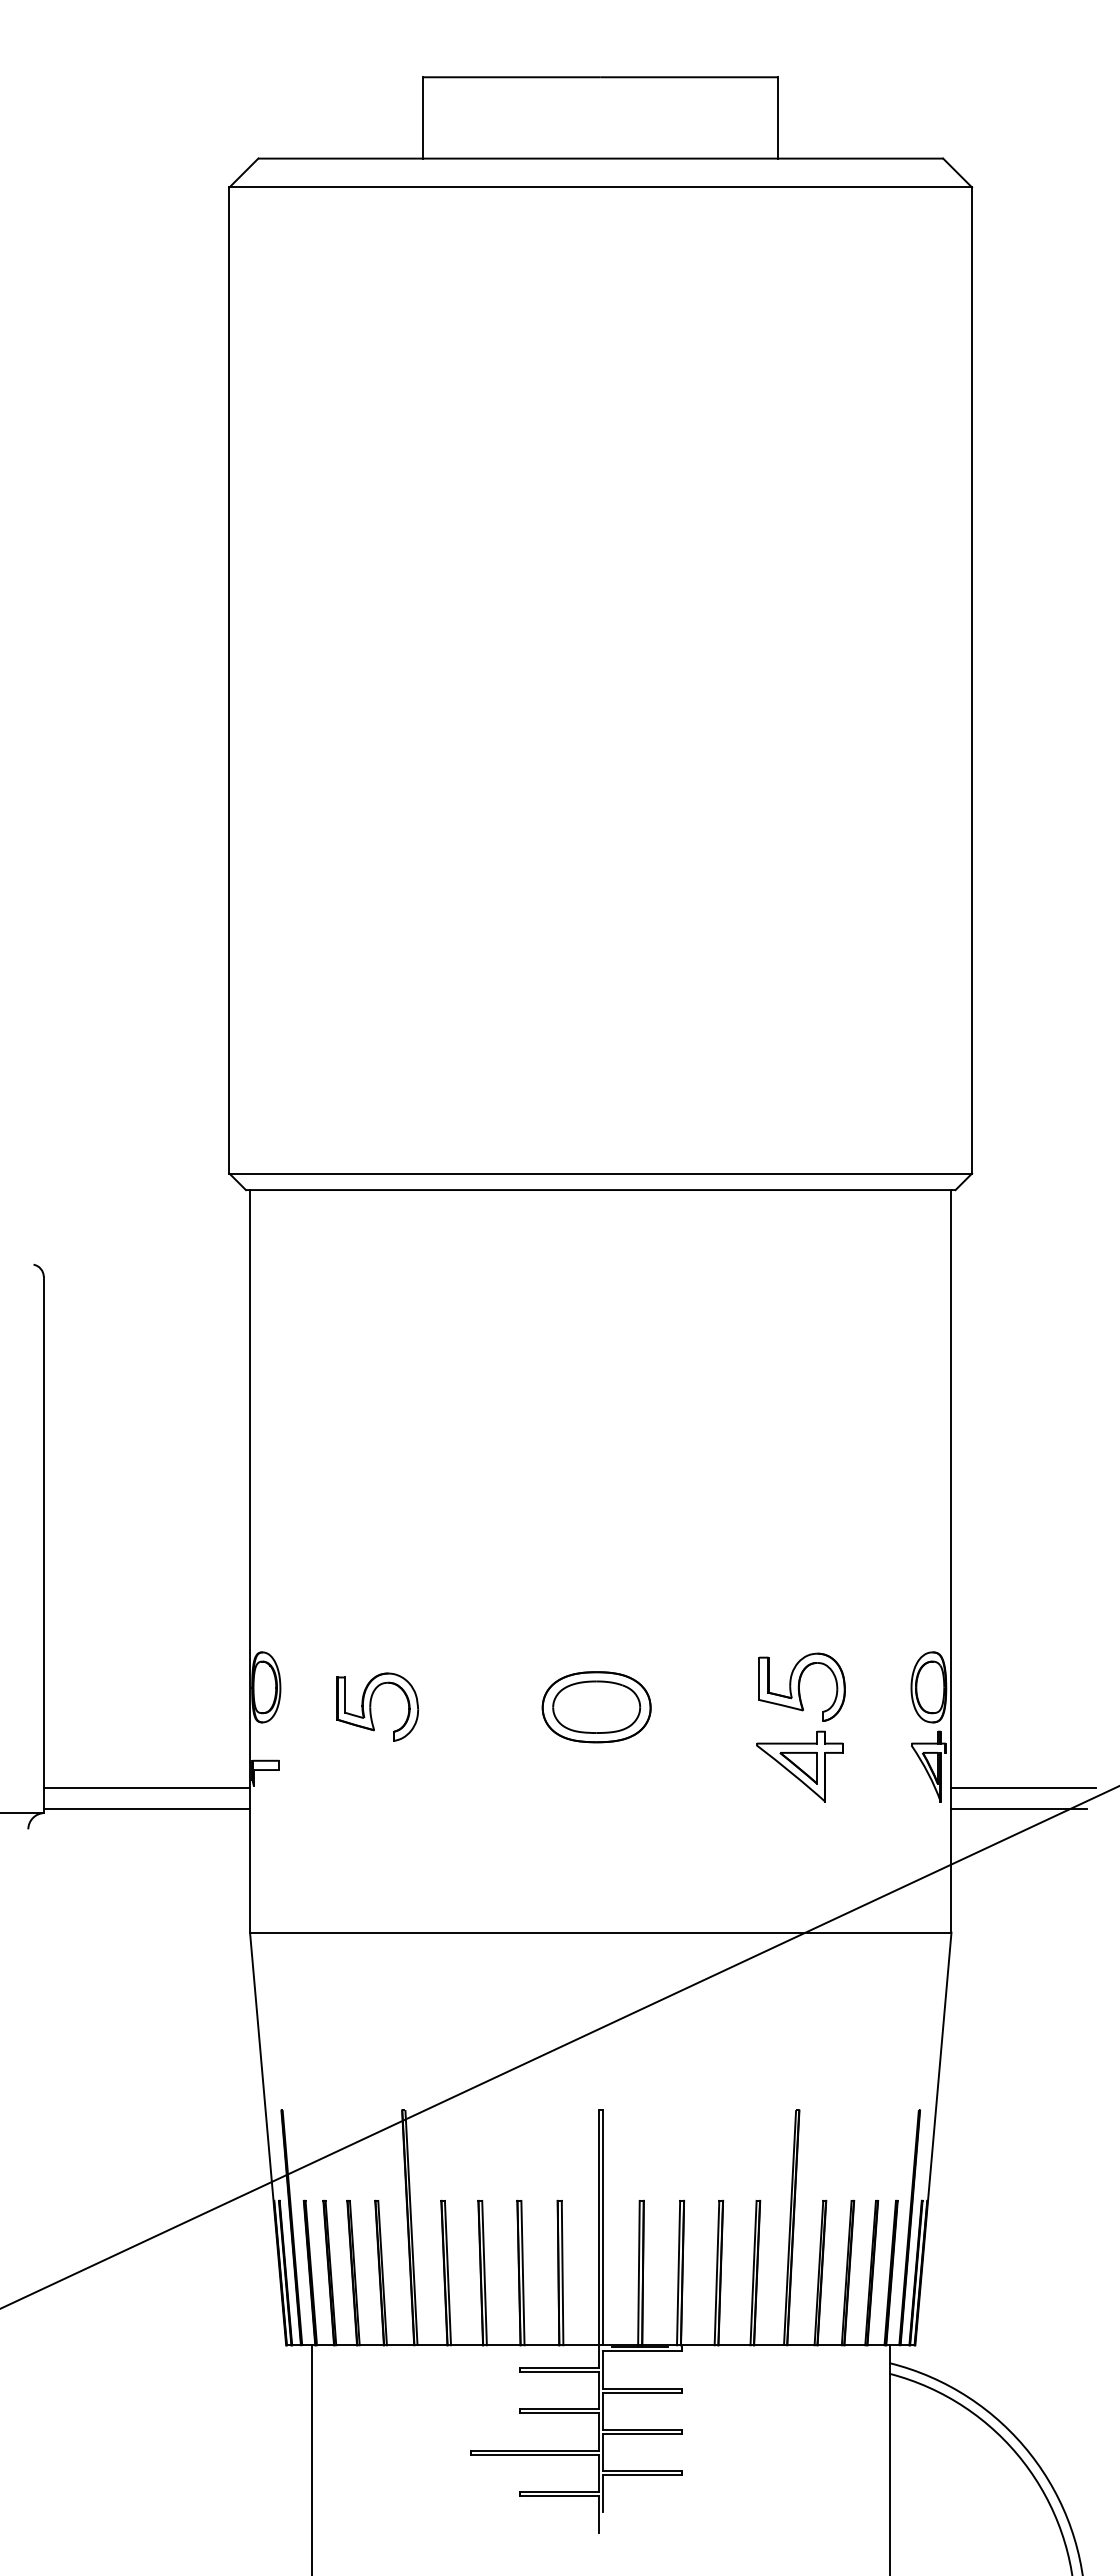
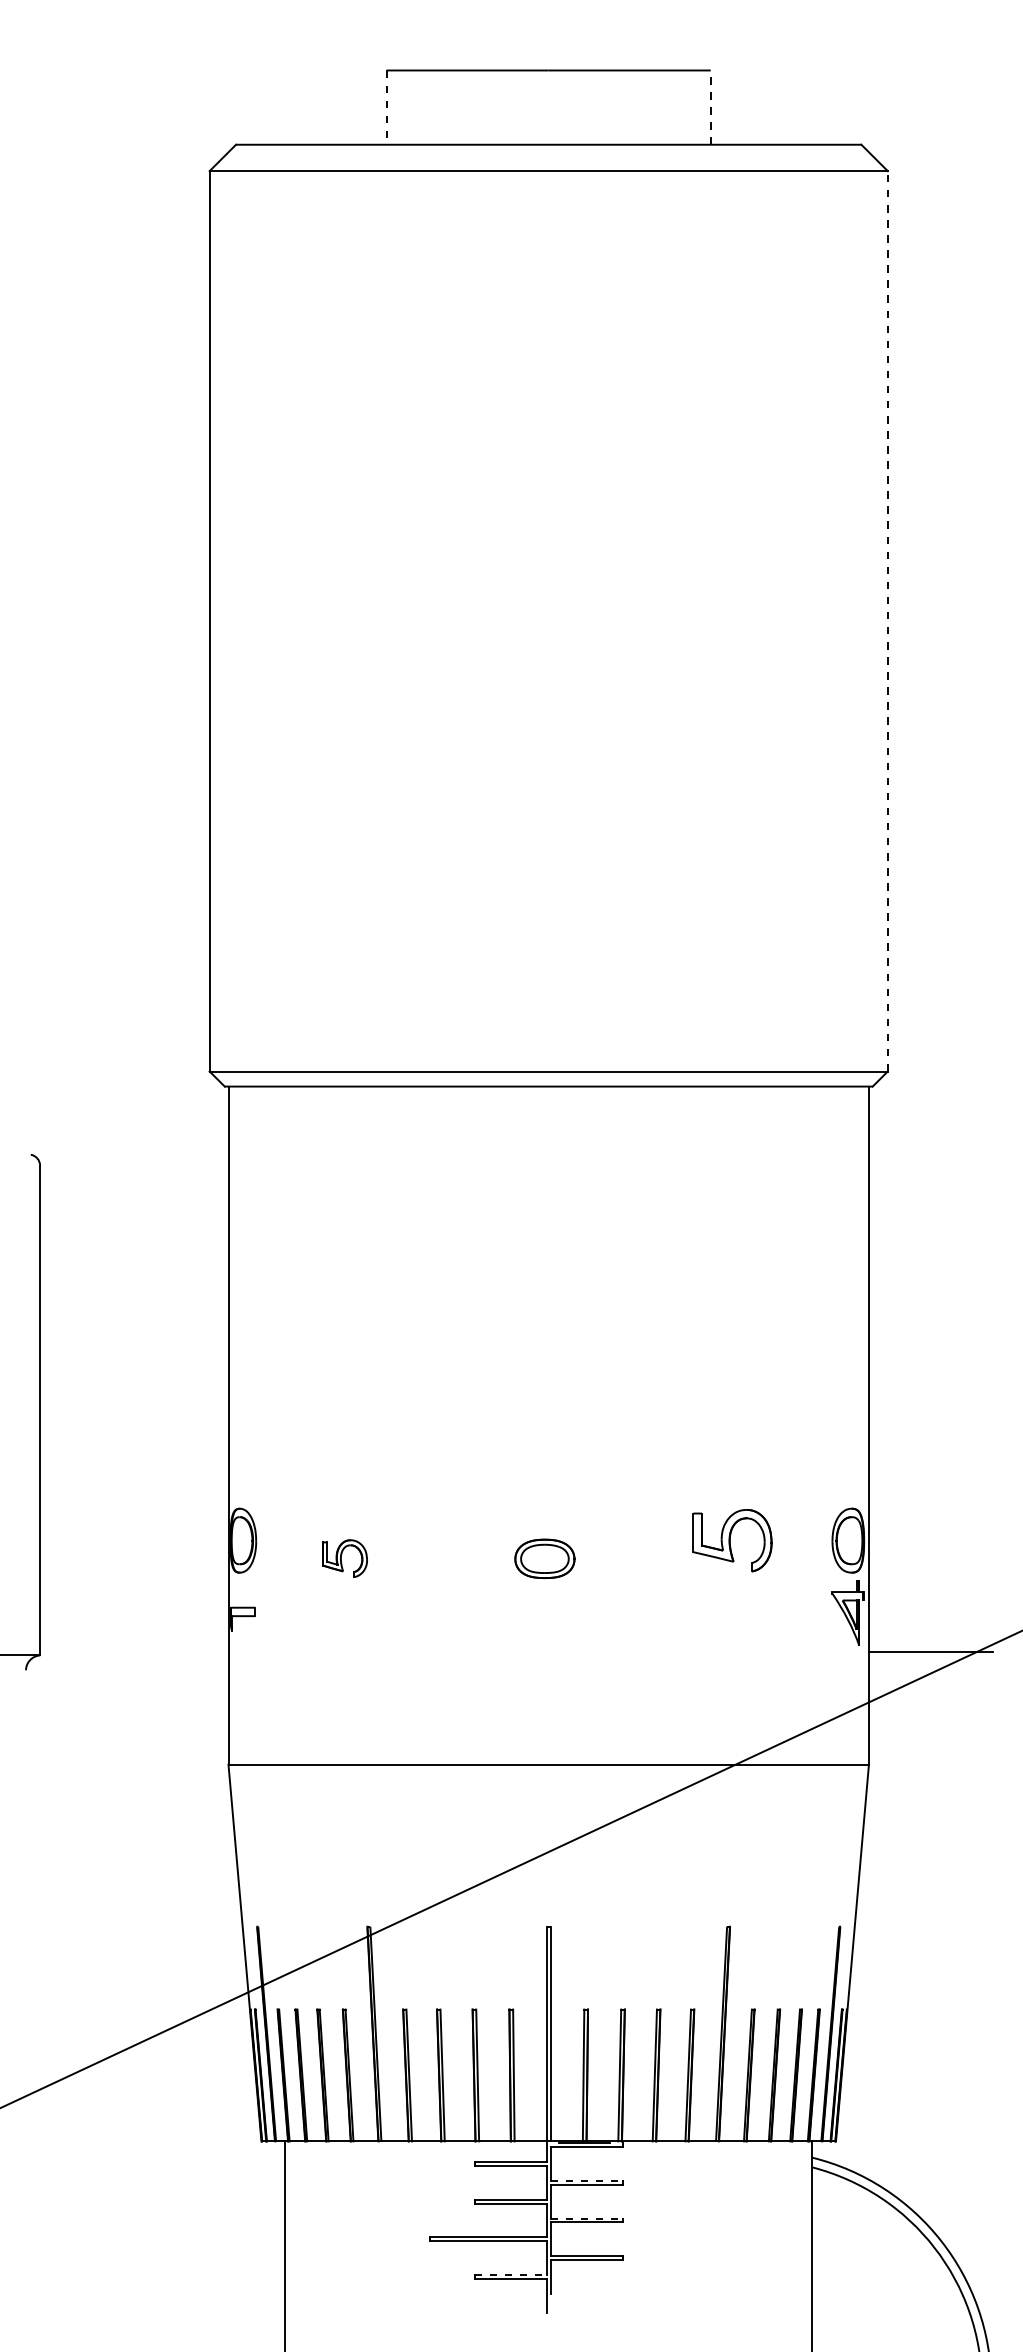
line: (423, 118) -> (386, 108), solid -> dashed
line: (778, 118) -> (711, 108), solid -> dashed
line: (972, 680) -> (888, 621), solid -> dashed
part: (377, 1706) -> (344, 1558), size x0.6
part: (596, 1707) -> (544, 1559), size x0.6
part: (799, 1766) -> (730, 1612), removed
line: (146, 1788) -> (133, 1633), removed
line: (1023, 1788) -> (934, 1633), removed
line: (146, 1808) -> (133, 1651), removed
line: (642, 2388) -> (586, 2180), solid -> dashed
line: (642, 2429) -> (586, 2218), solid -> dashed
line: (559, 2491) -> (511, 2274), solid -> dashed

